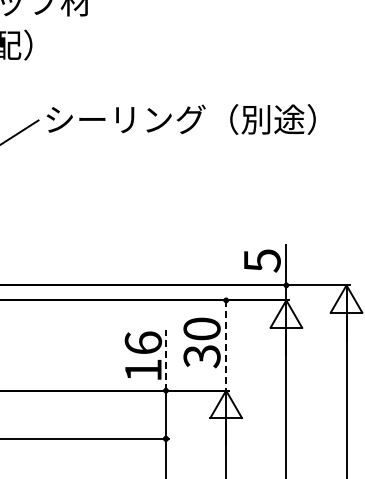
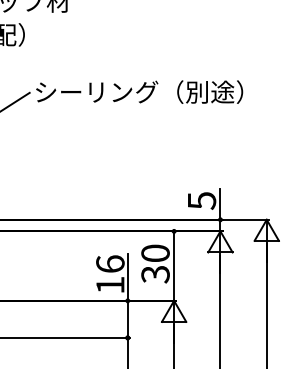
line: (226, 346) -> (174, 266), dashed -> solid
line: (166, 359) -> (128, 276), dashed -> solid

